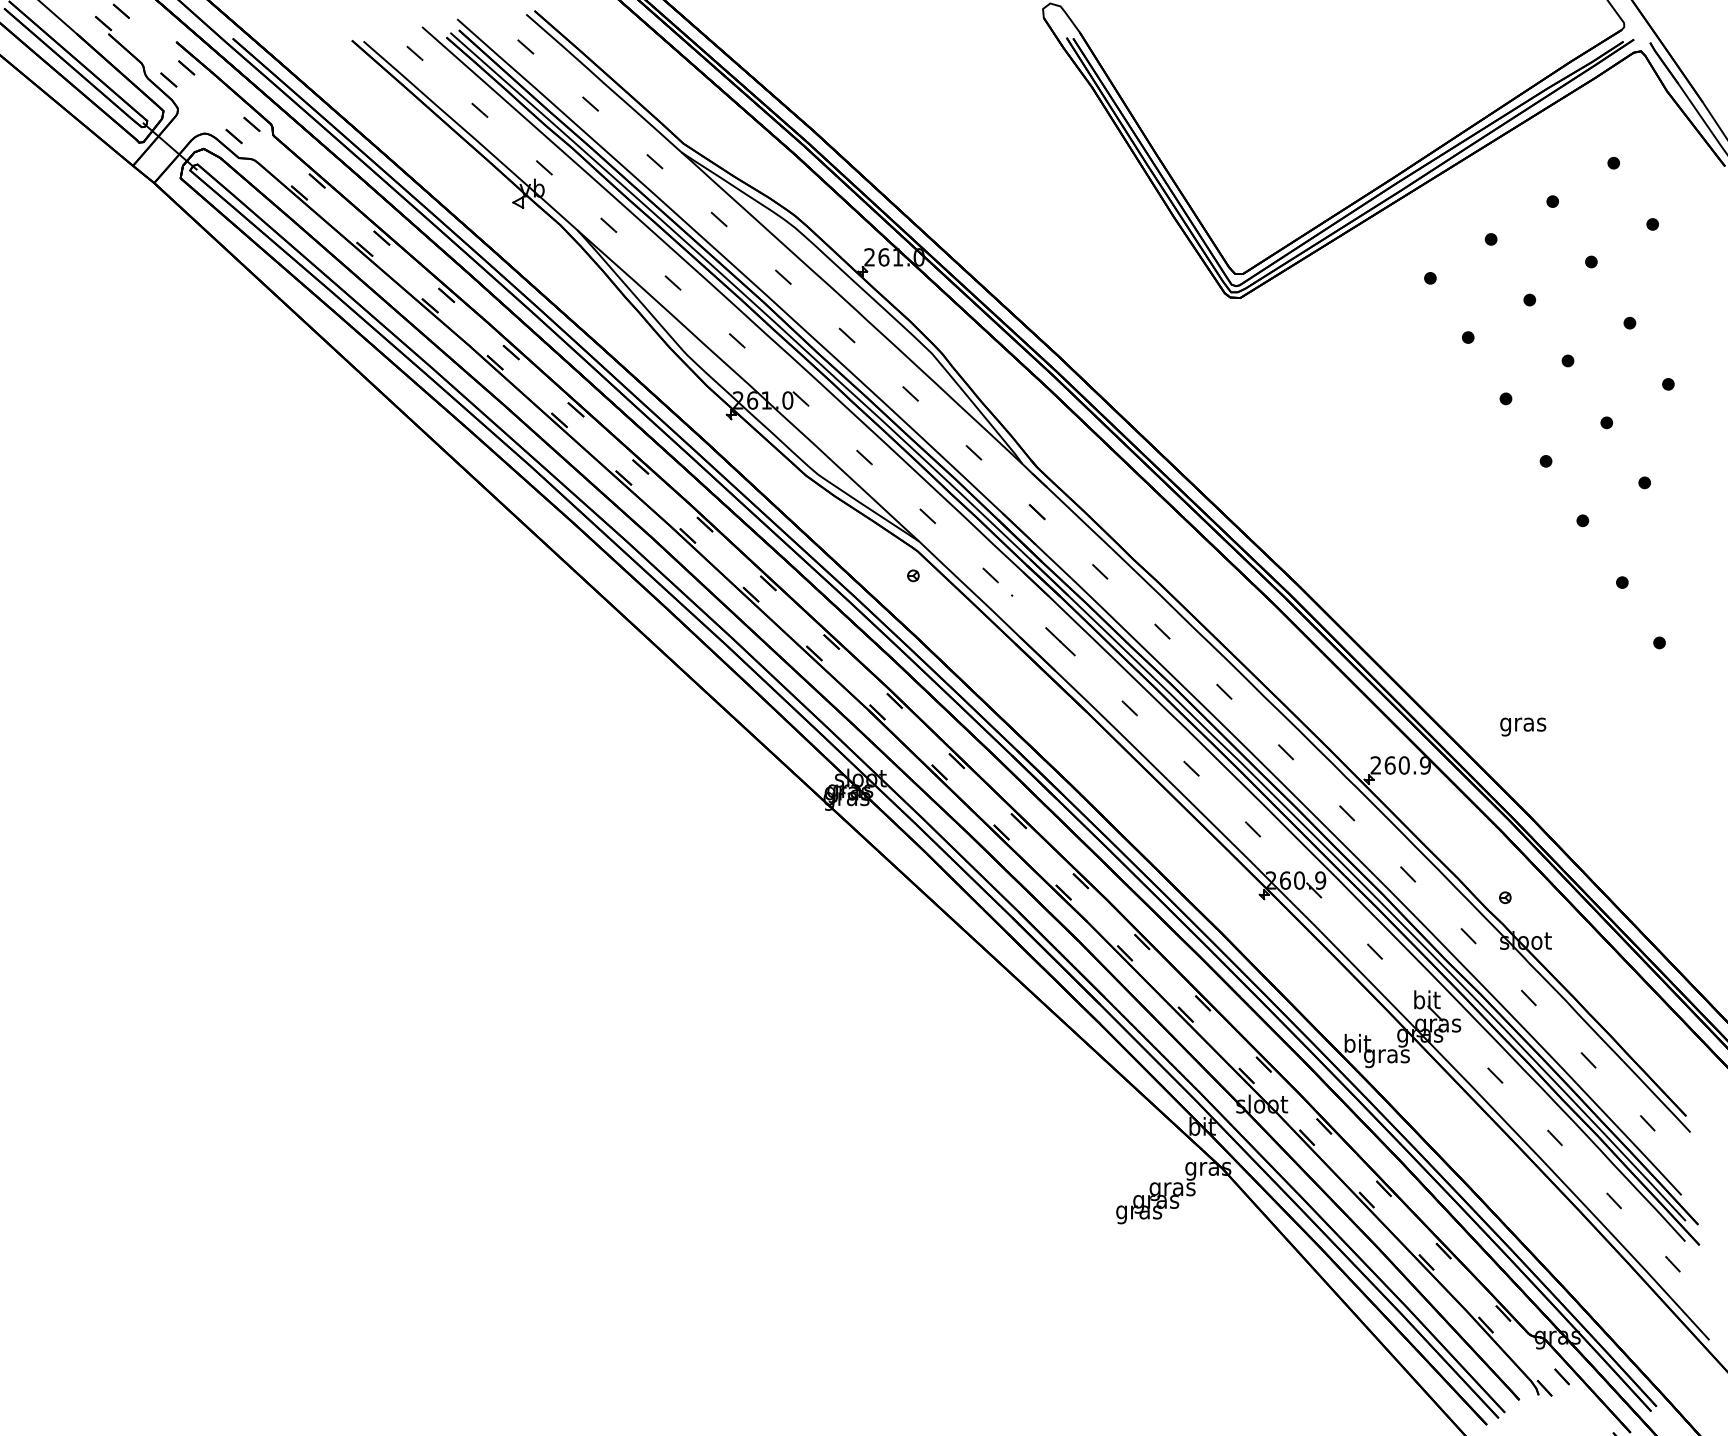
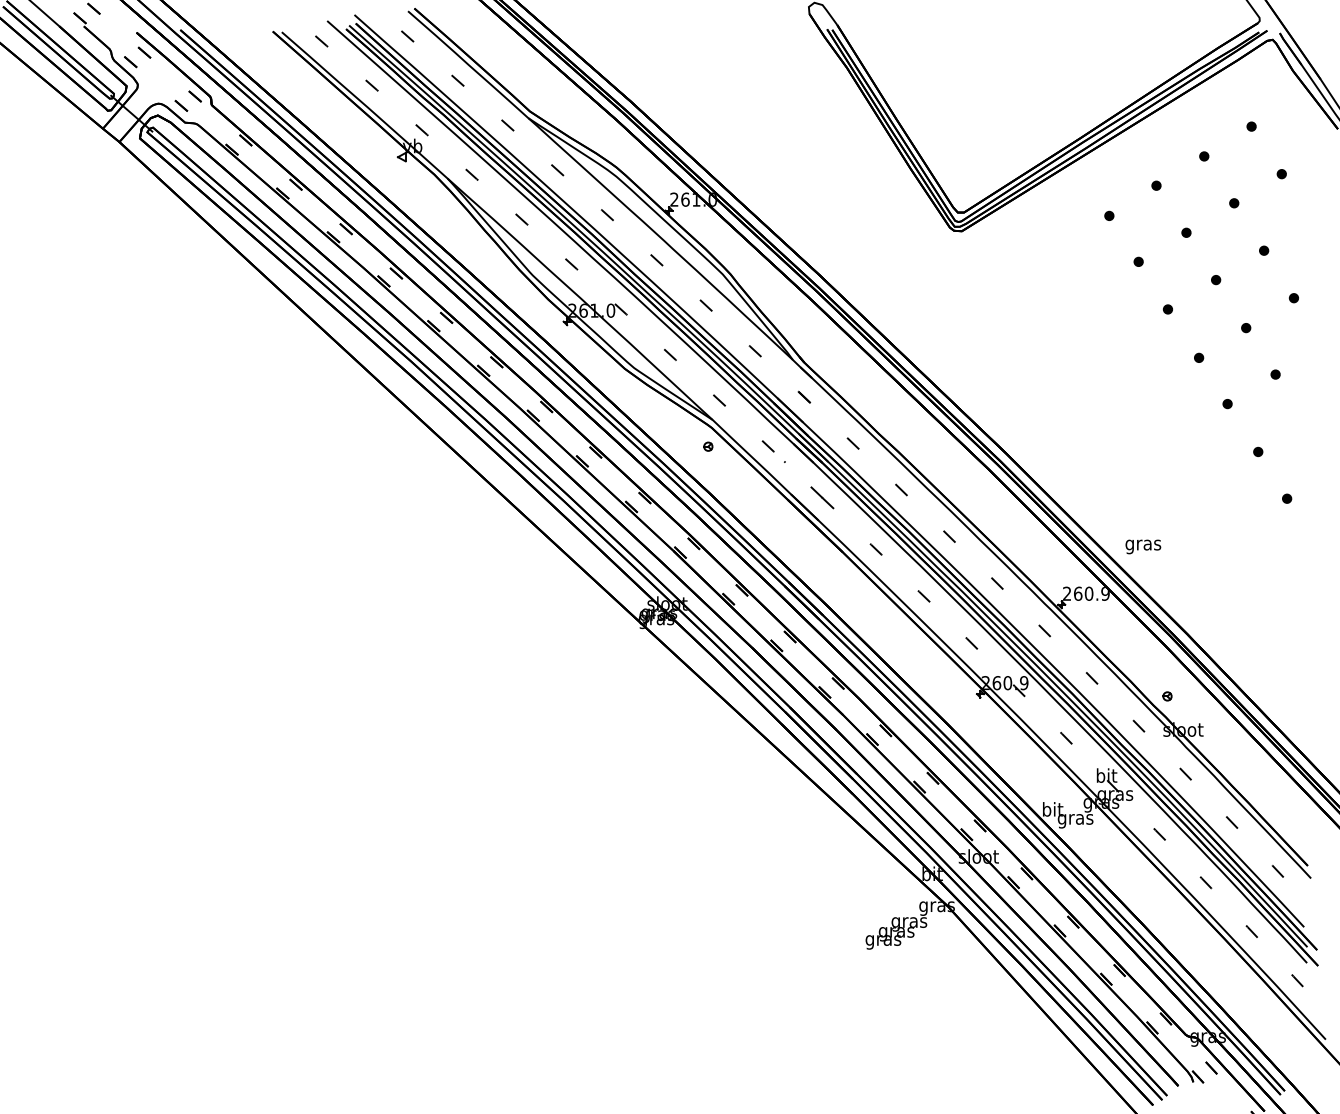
text: (1523, 726) -> (1143, 546), moved

